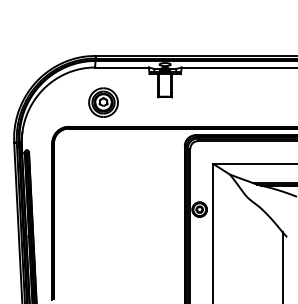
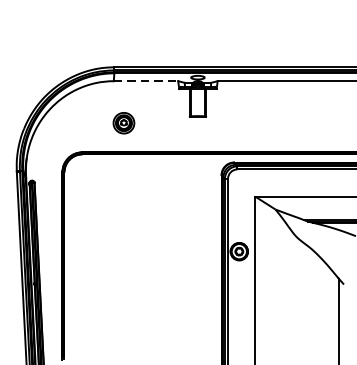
line: (121, 67) -> (145, 81), solid -> dashed
part: (103, 102) -> (123, 123), size x0.6

